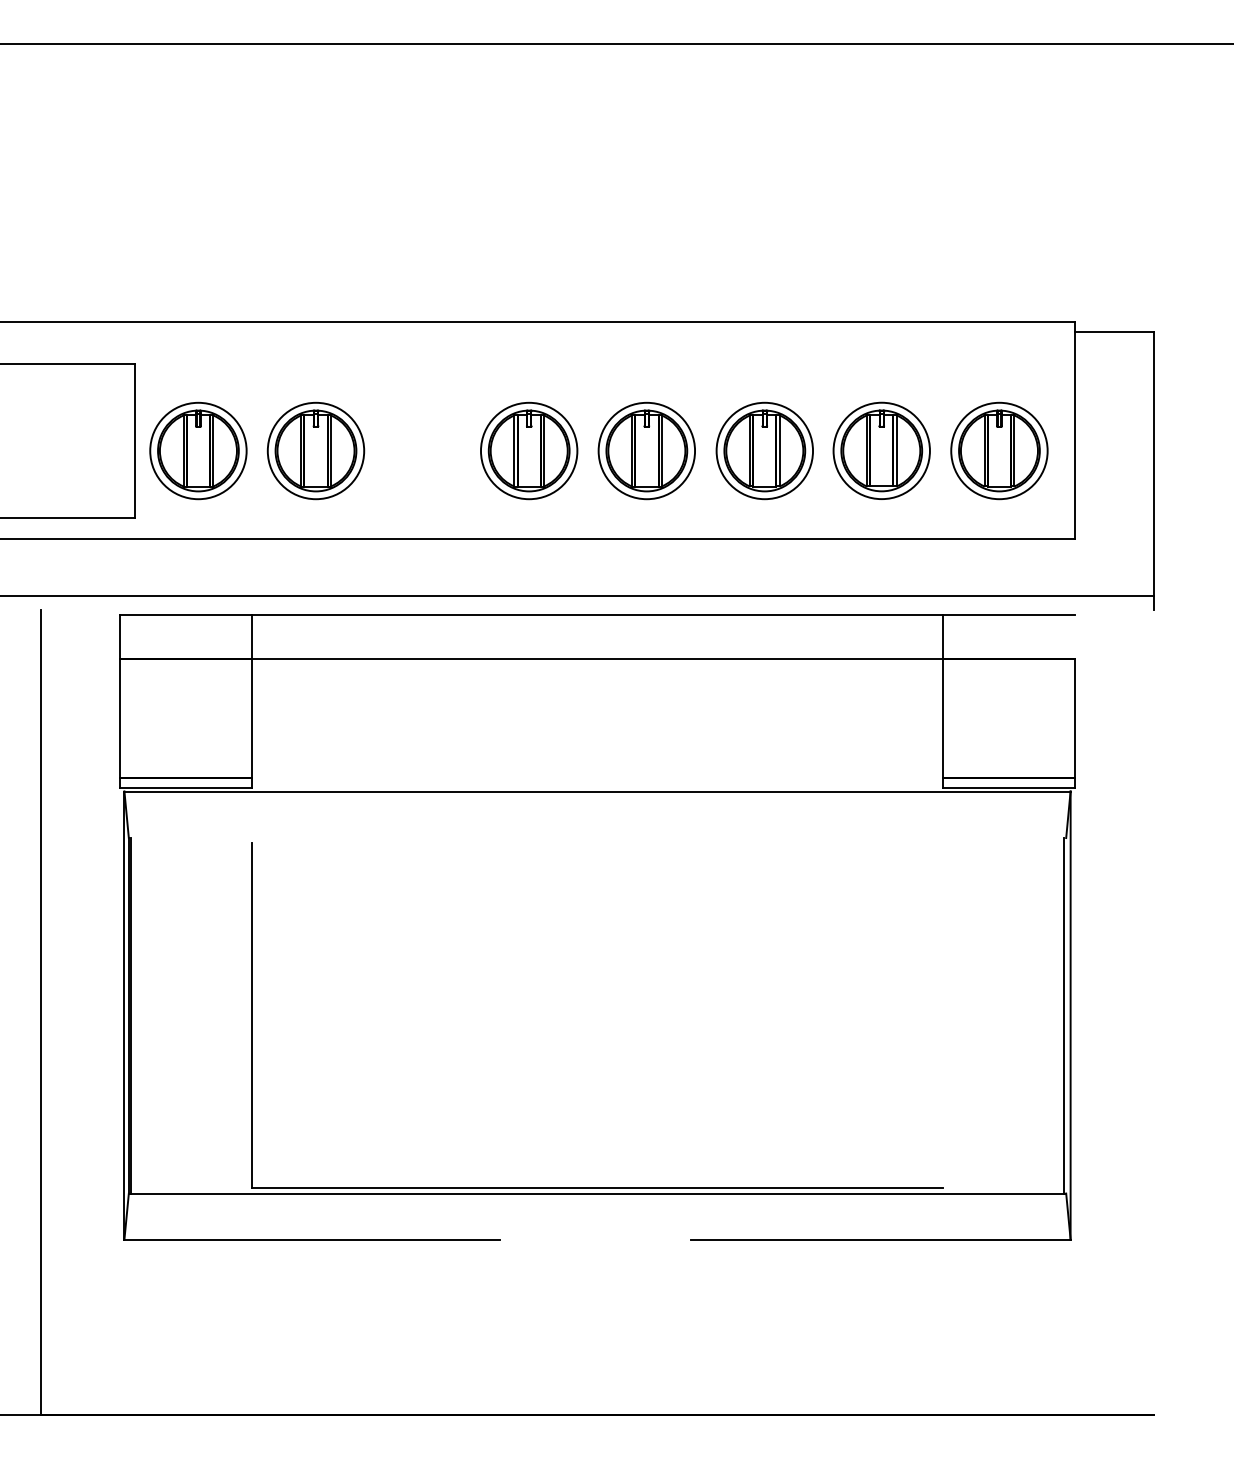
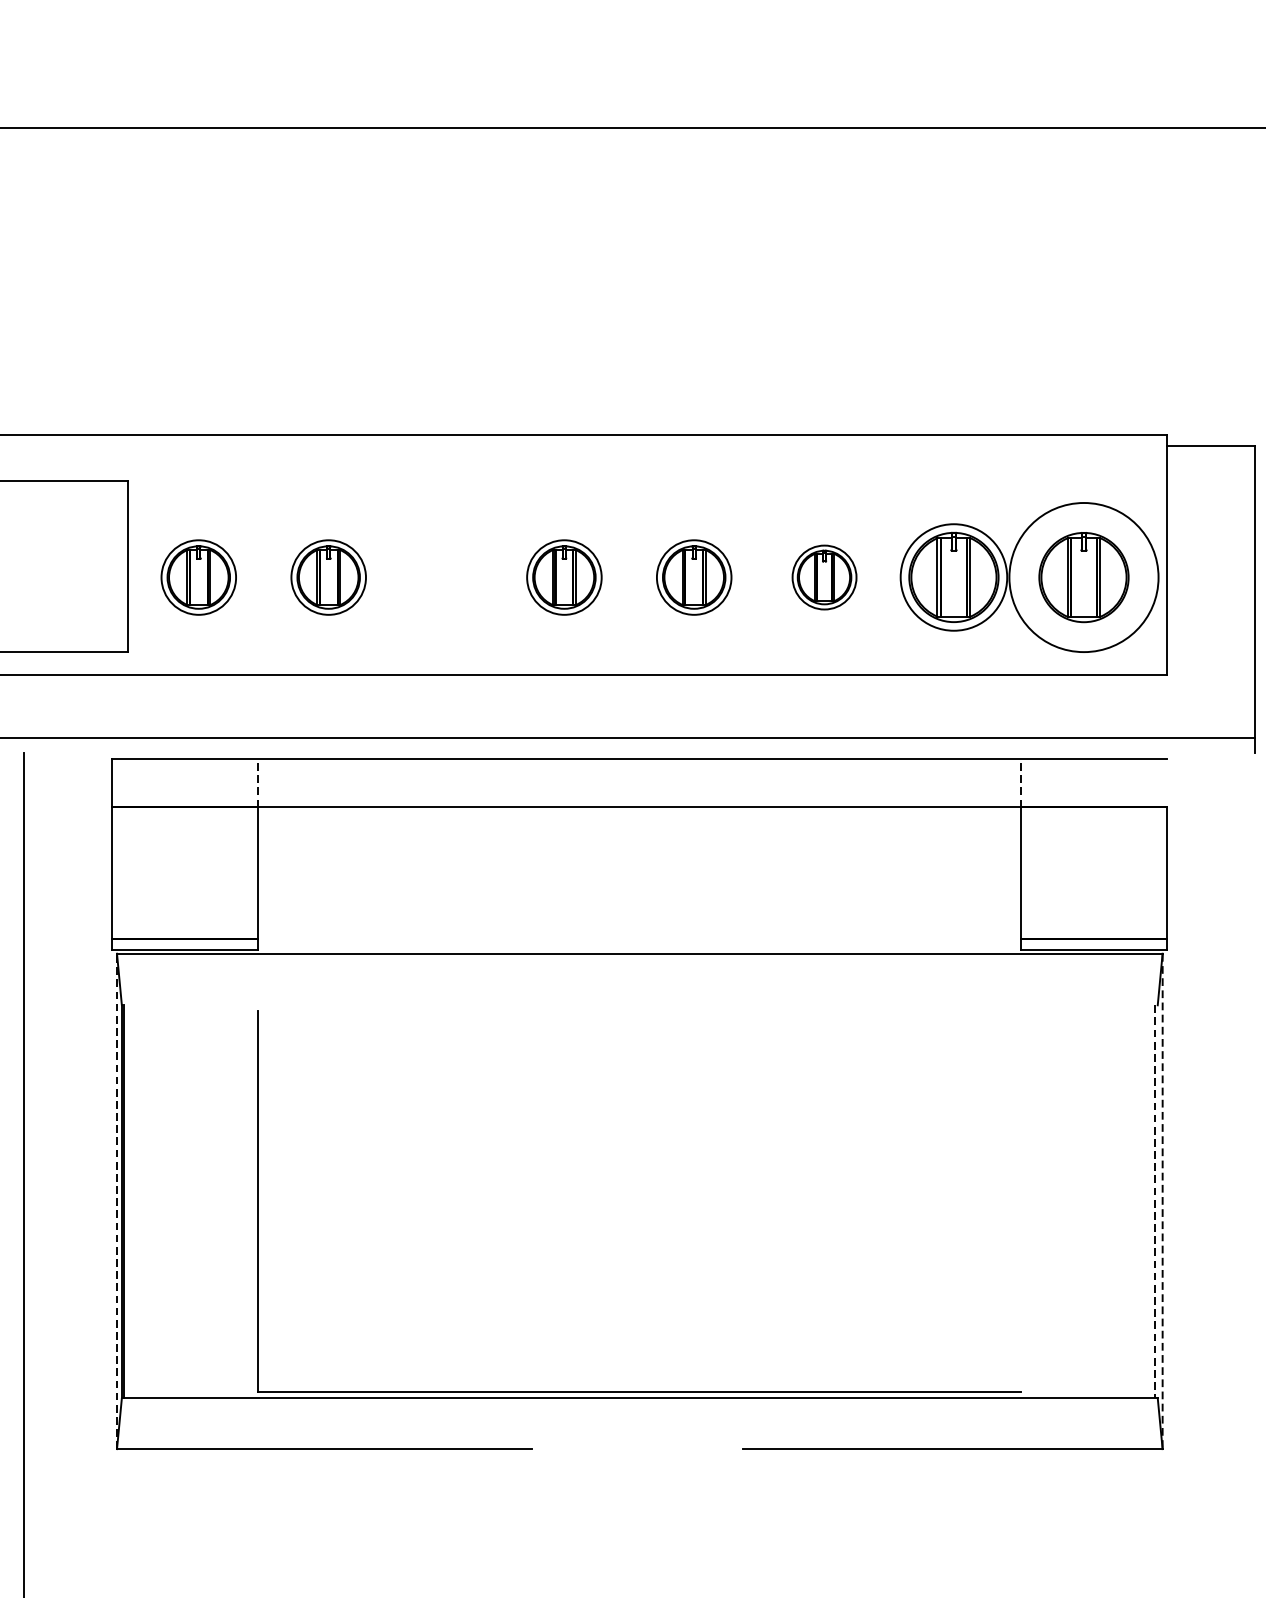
part: (198, 450) -> (198, 577), size x0.7
part: (315, 450) -> (328, 577), size x0.7
part: (529, 450) -> (564, 577), size x0.7
part: (646, 450) -> (693, 577), size x0.7
part: (764, 450) -> (824, 577), size x0.6
circle: (999, 450) -> (1084, 577), size x1.4
line: (252, 637) -> (258, 783), solid -> dashed
line: (942, 637) -> (1021, 783), solid -> dashed
line: (124, 1015) -> (117, 1201), solid -> dashed
line: (1063, 1015) -> (1154, 1201), solid -> dashed
line: (1070, 1016) -> (1162, 1202), solid -> dashed

